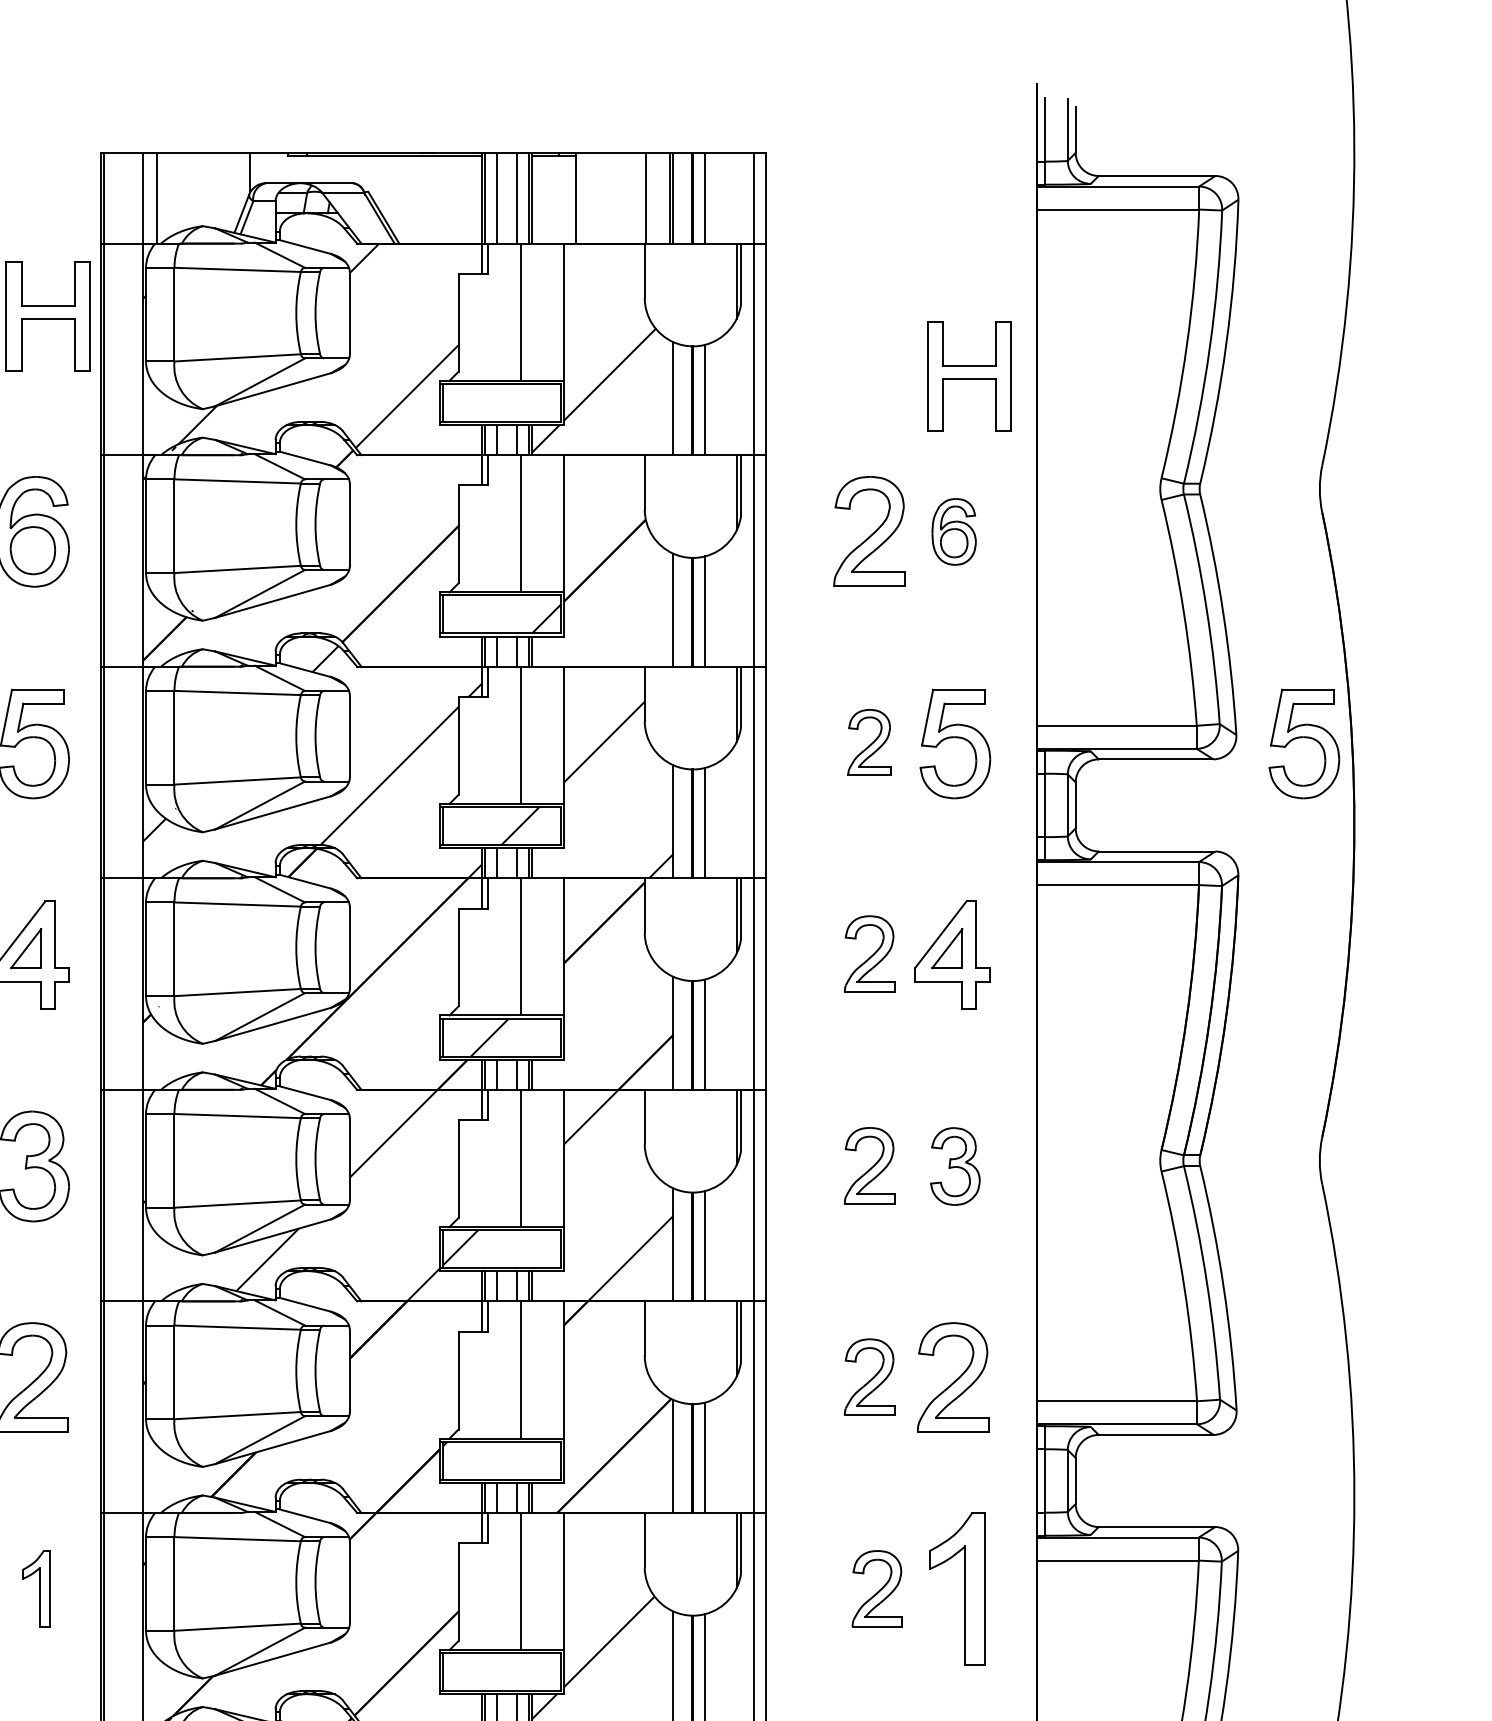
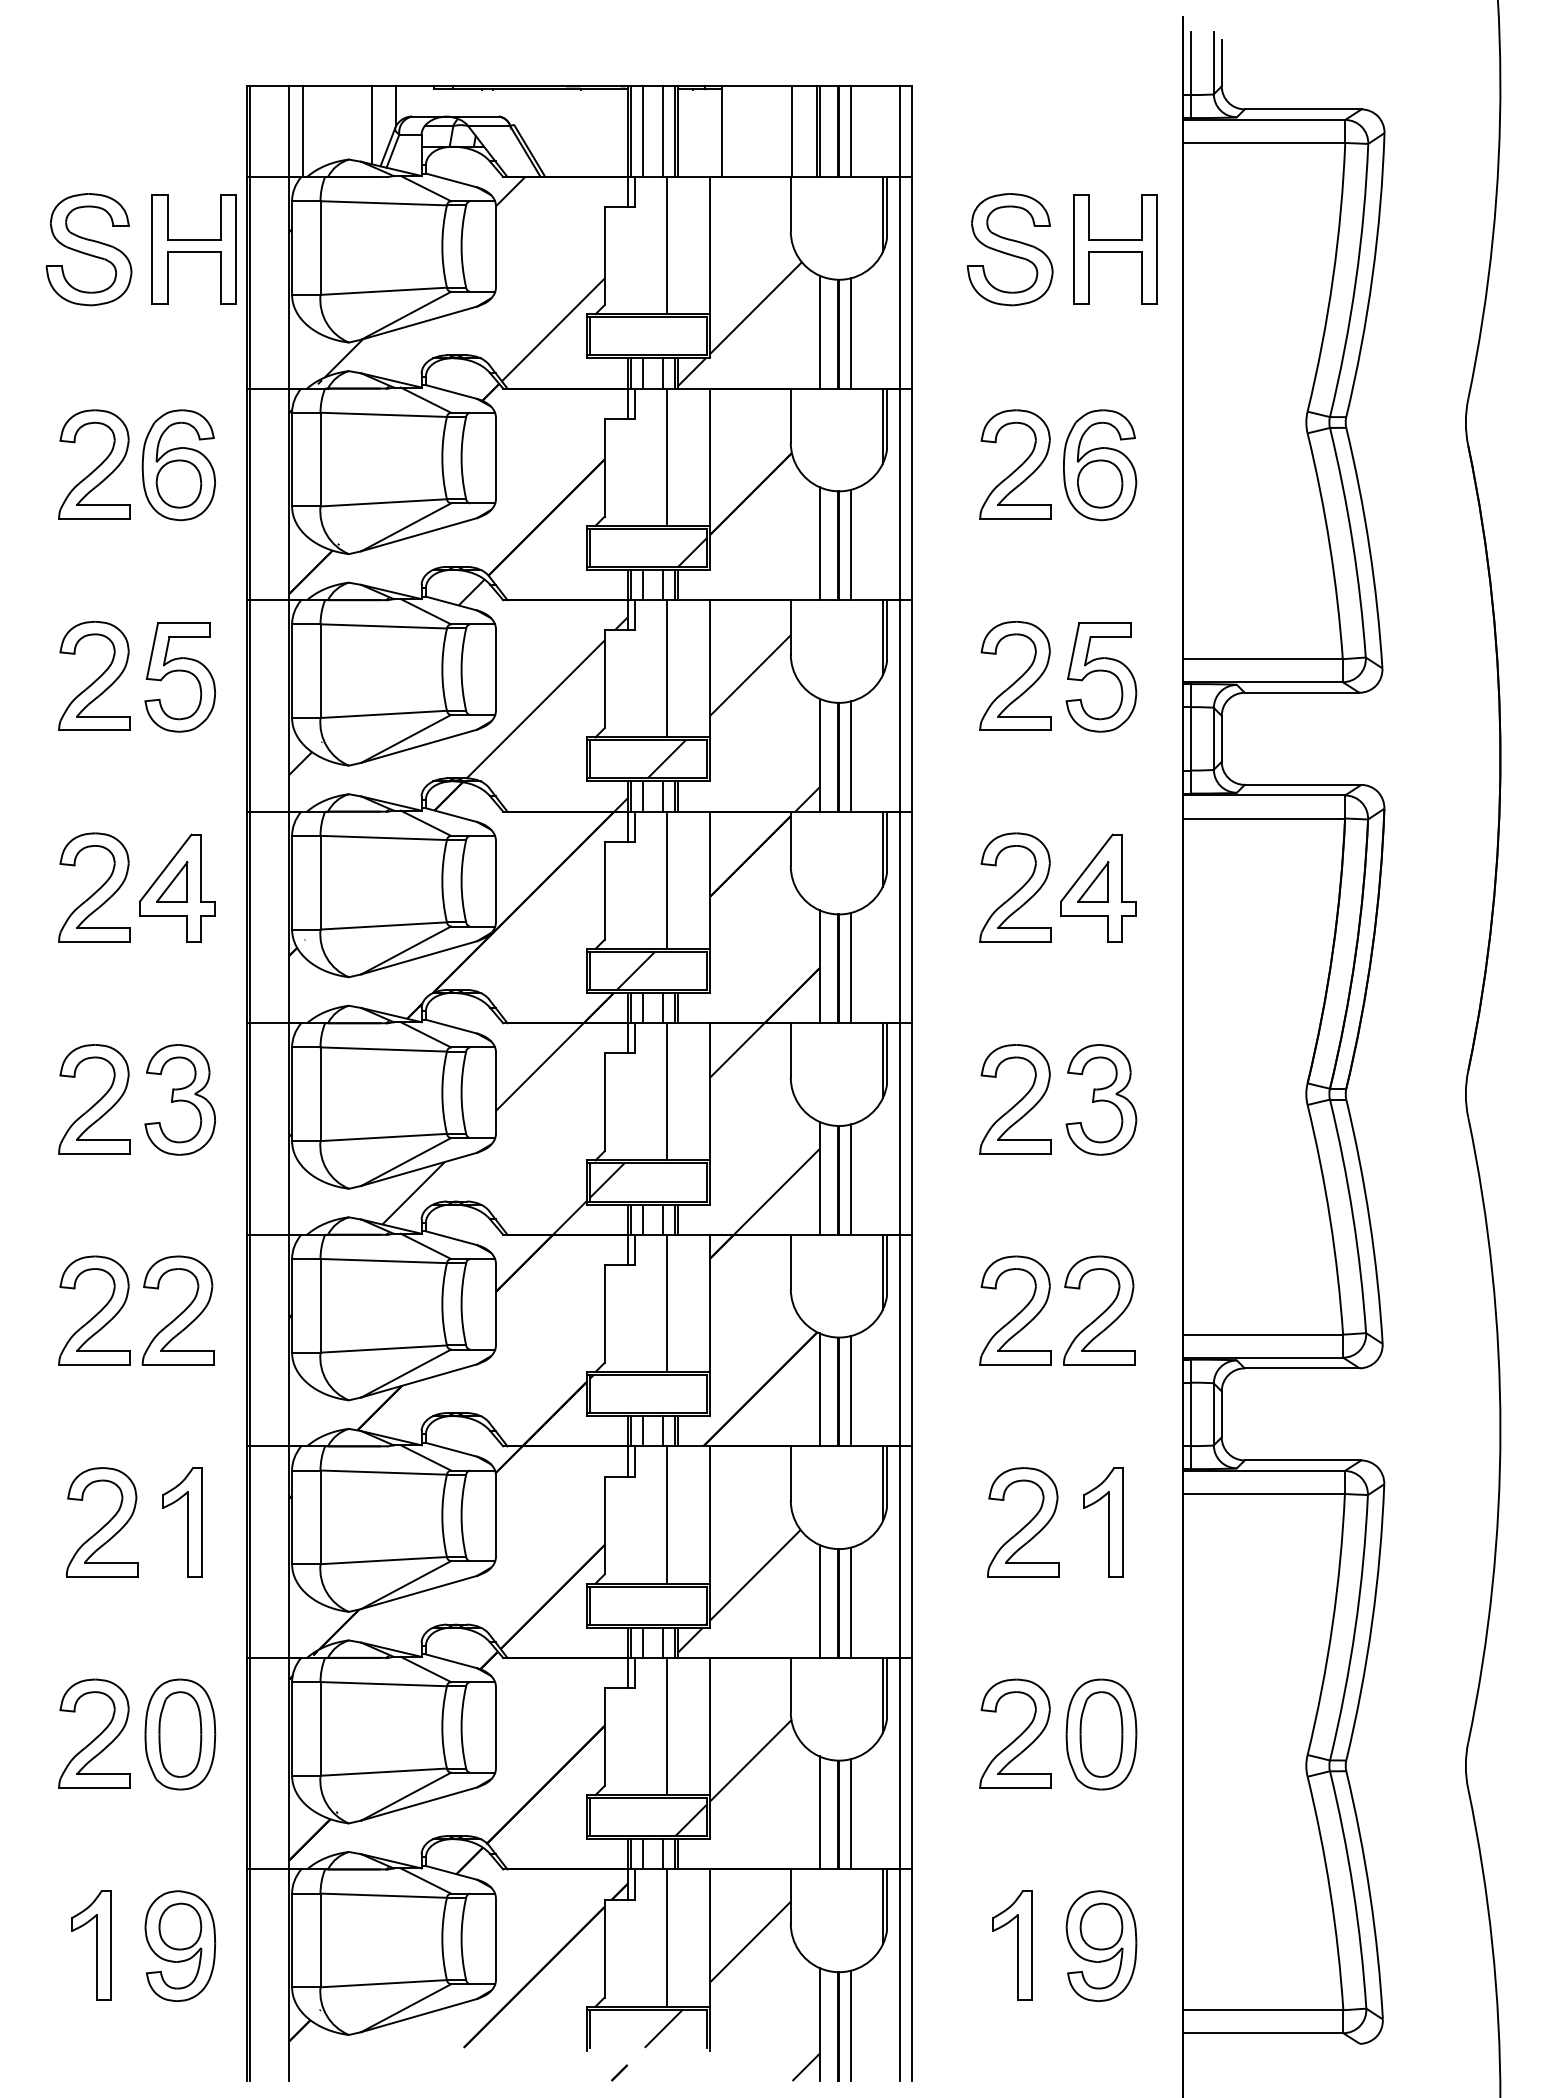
line: (226, 192) -> (372, 125), added
part: (864, 316) -> (1010, 249), added
part: (969, 376) -> (1115, 249), moved
part: (954, 532) -> (1100, 465), size x1.67
part: (869, 742) -> (1015, 675), size x1.67
part: (1304, 744) -> (1450, 677), removed
part: (869, 954) -> (1015, 887), size x1.43
part: (869, 1166) -> (1015, 1099), size x1.43
part: (955, 1166) -> (1101, 1099), size x1.43
part: (869, 1377) -> (1015, 1310), size x1.43
part: (36, 1589) -> (182, 1522), size x1.43
part: (877, 1589) -> (1023, 1522), size x1.43
part: (957, 1589) -> (1103, 1522), size x0.71

